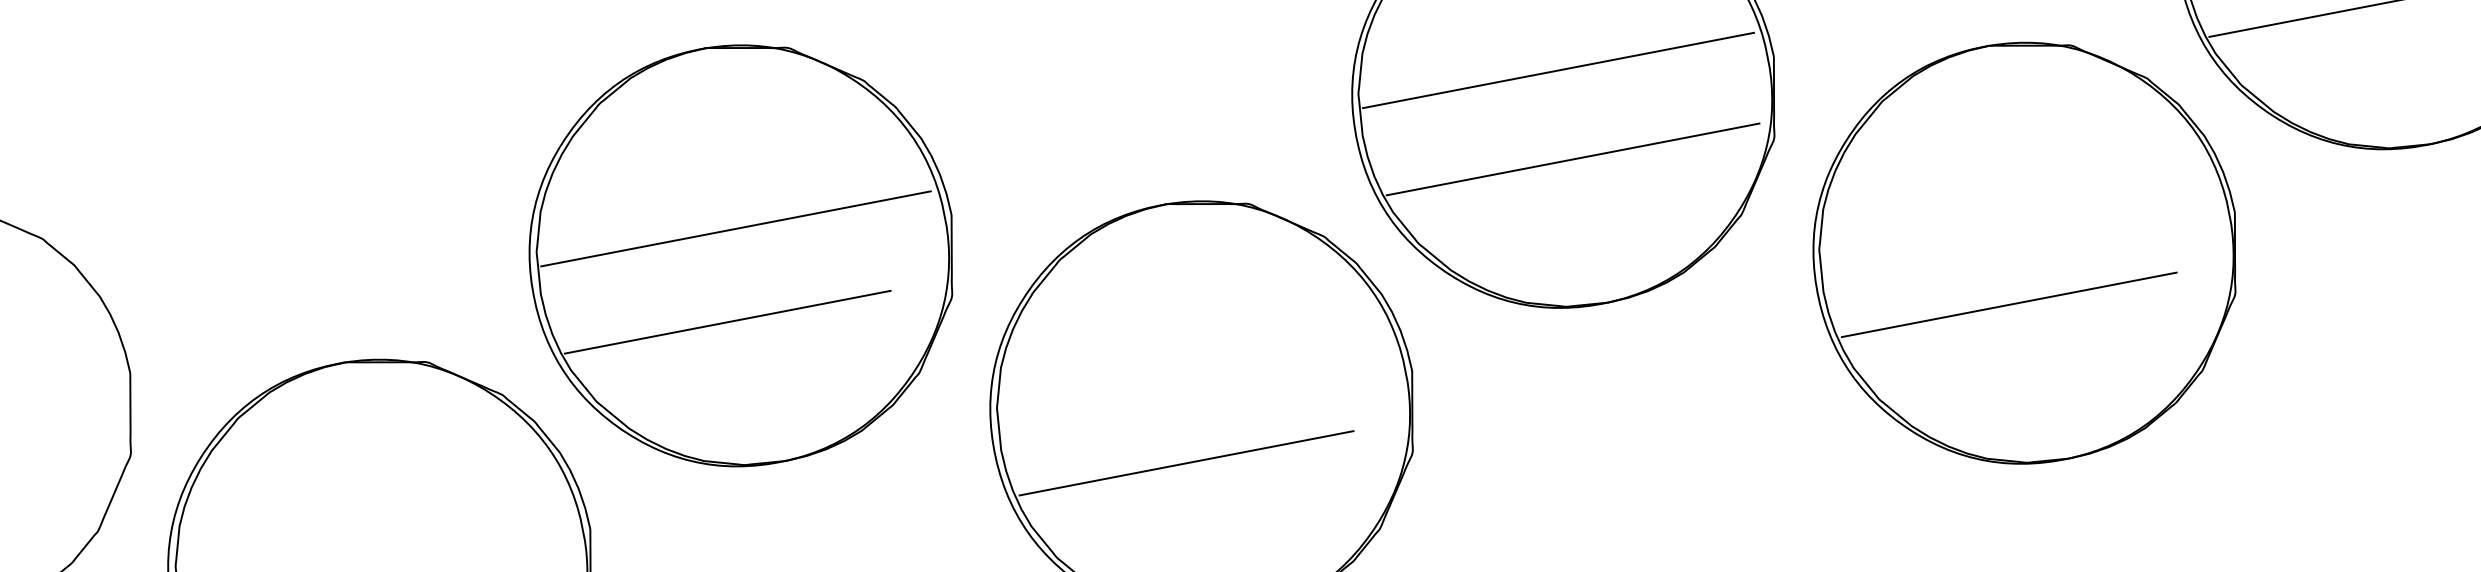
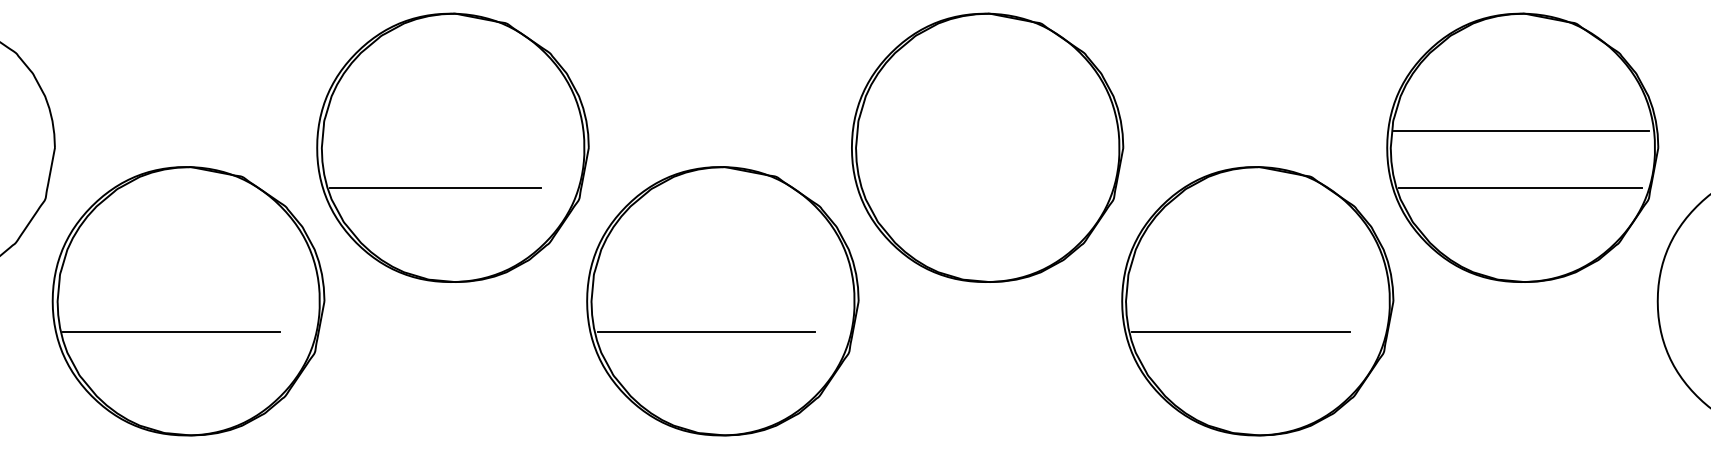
line: (1558, 70) -> (986, 130), removed
line: (1572, 160) -> (984, 188), removed
line: (735, 228) -> (451, 130), removed

